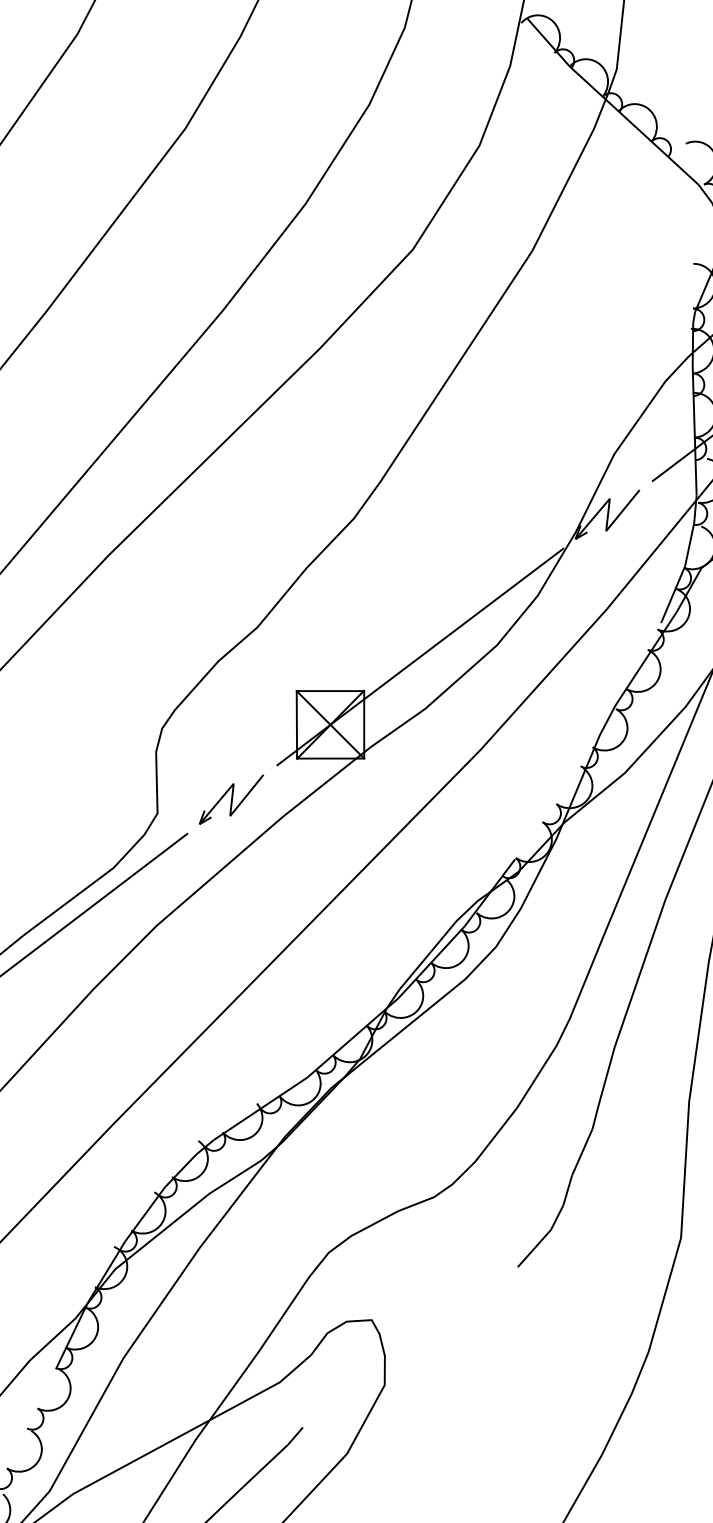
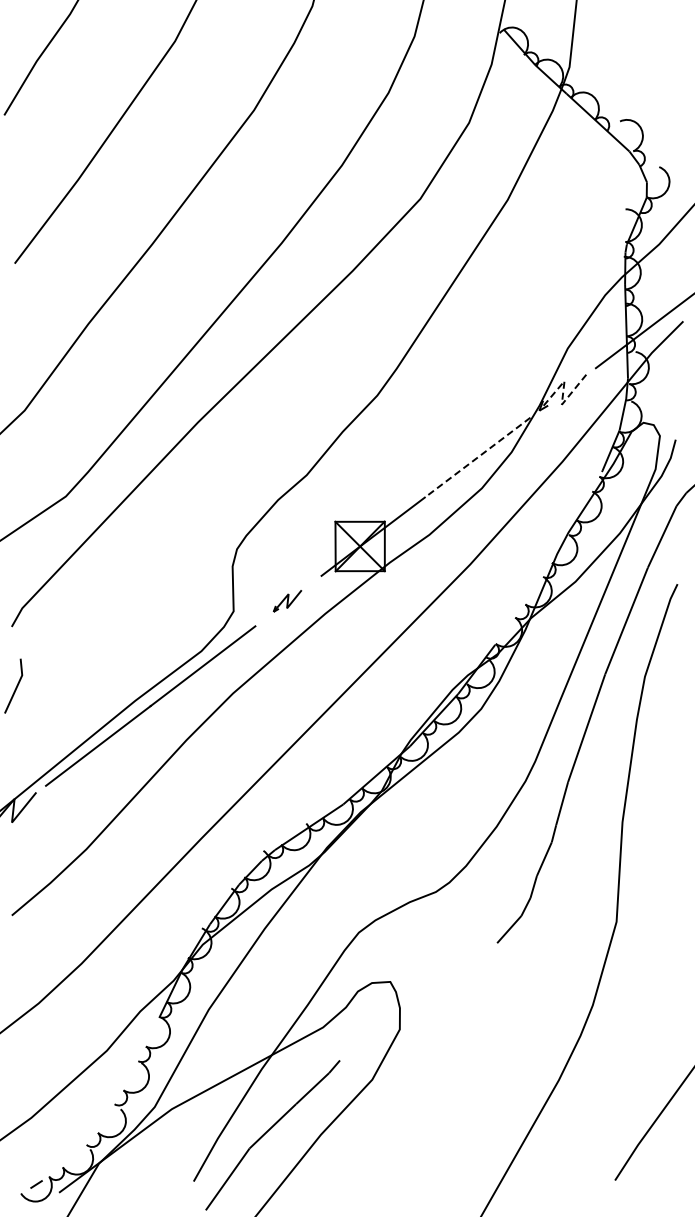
line: (608, 514) -> (563, 392), solid -> dashed
line: (492, 603) -> (478, 457), solid -> dashed
part: (231, 798) -> (287, 600), size x0.6

